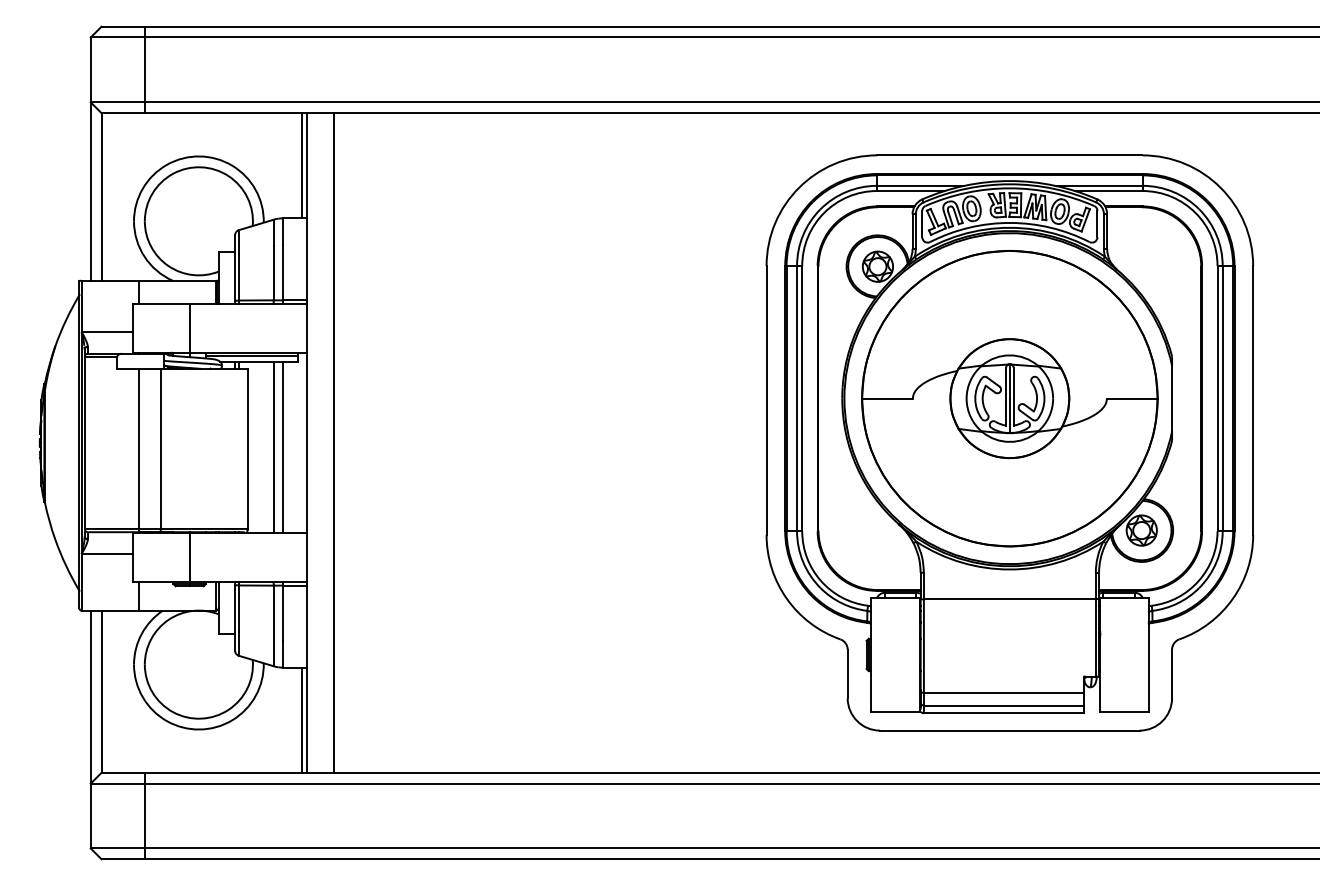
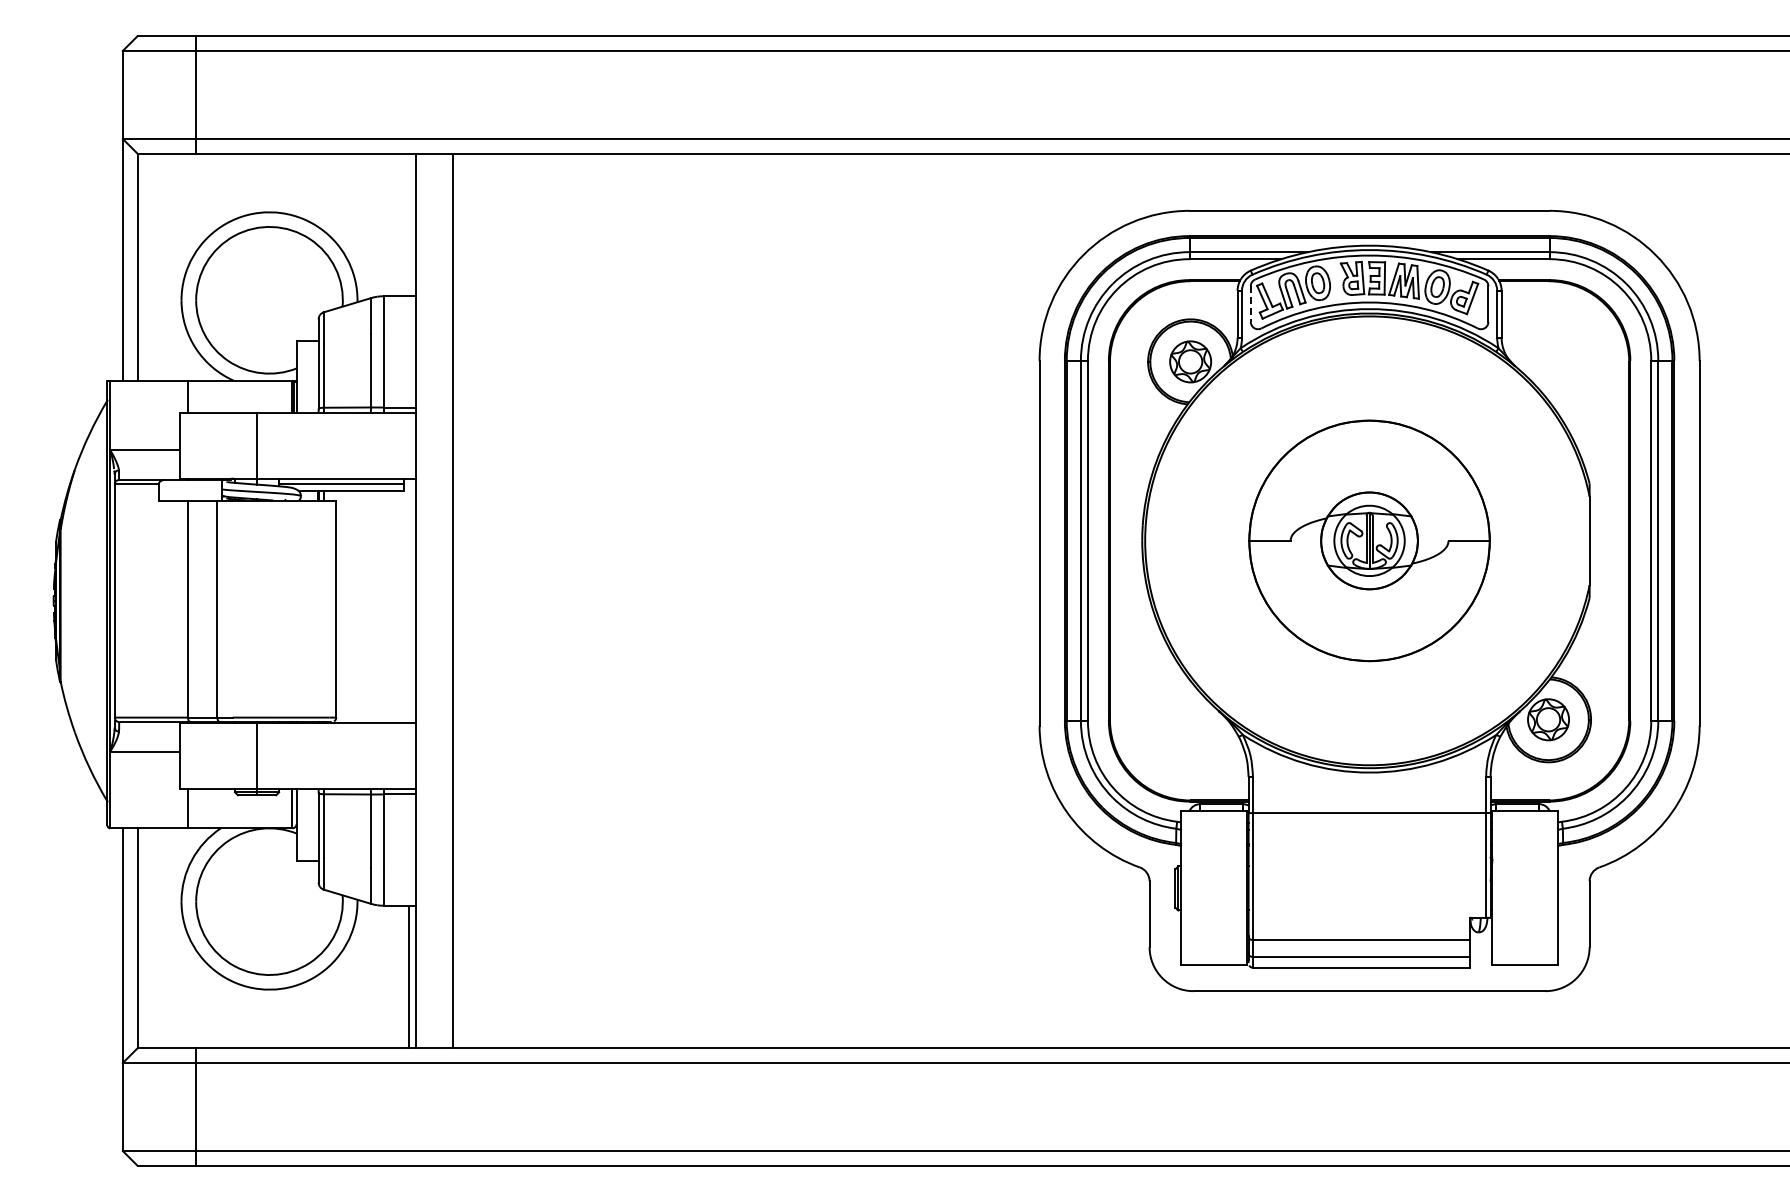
line: (301, 165) -> (408, 224), removed
line: (922, 224) -> (1250, 304), solid -> dashed
part: (1009, 398) -> (1369, 540), size x0.6
line: (274, 447) -> (371, 606), removed
line: (282, 447) -> (383, 606), removed

